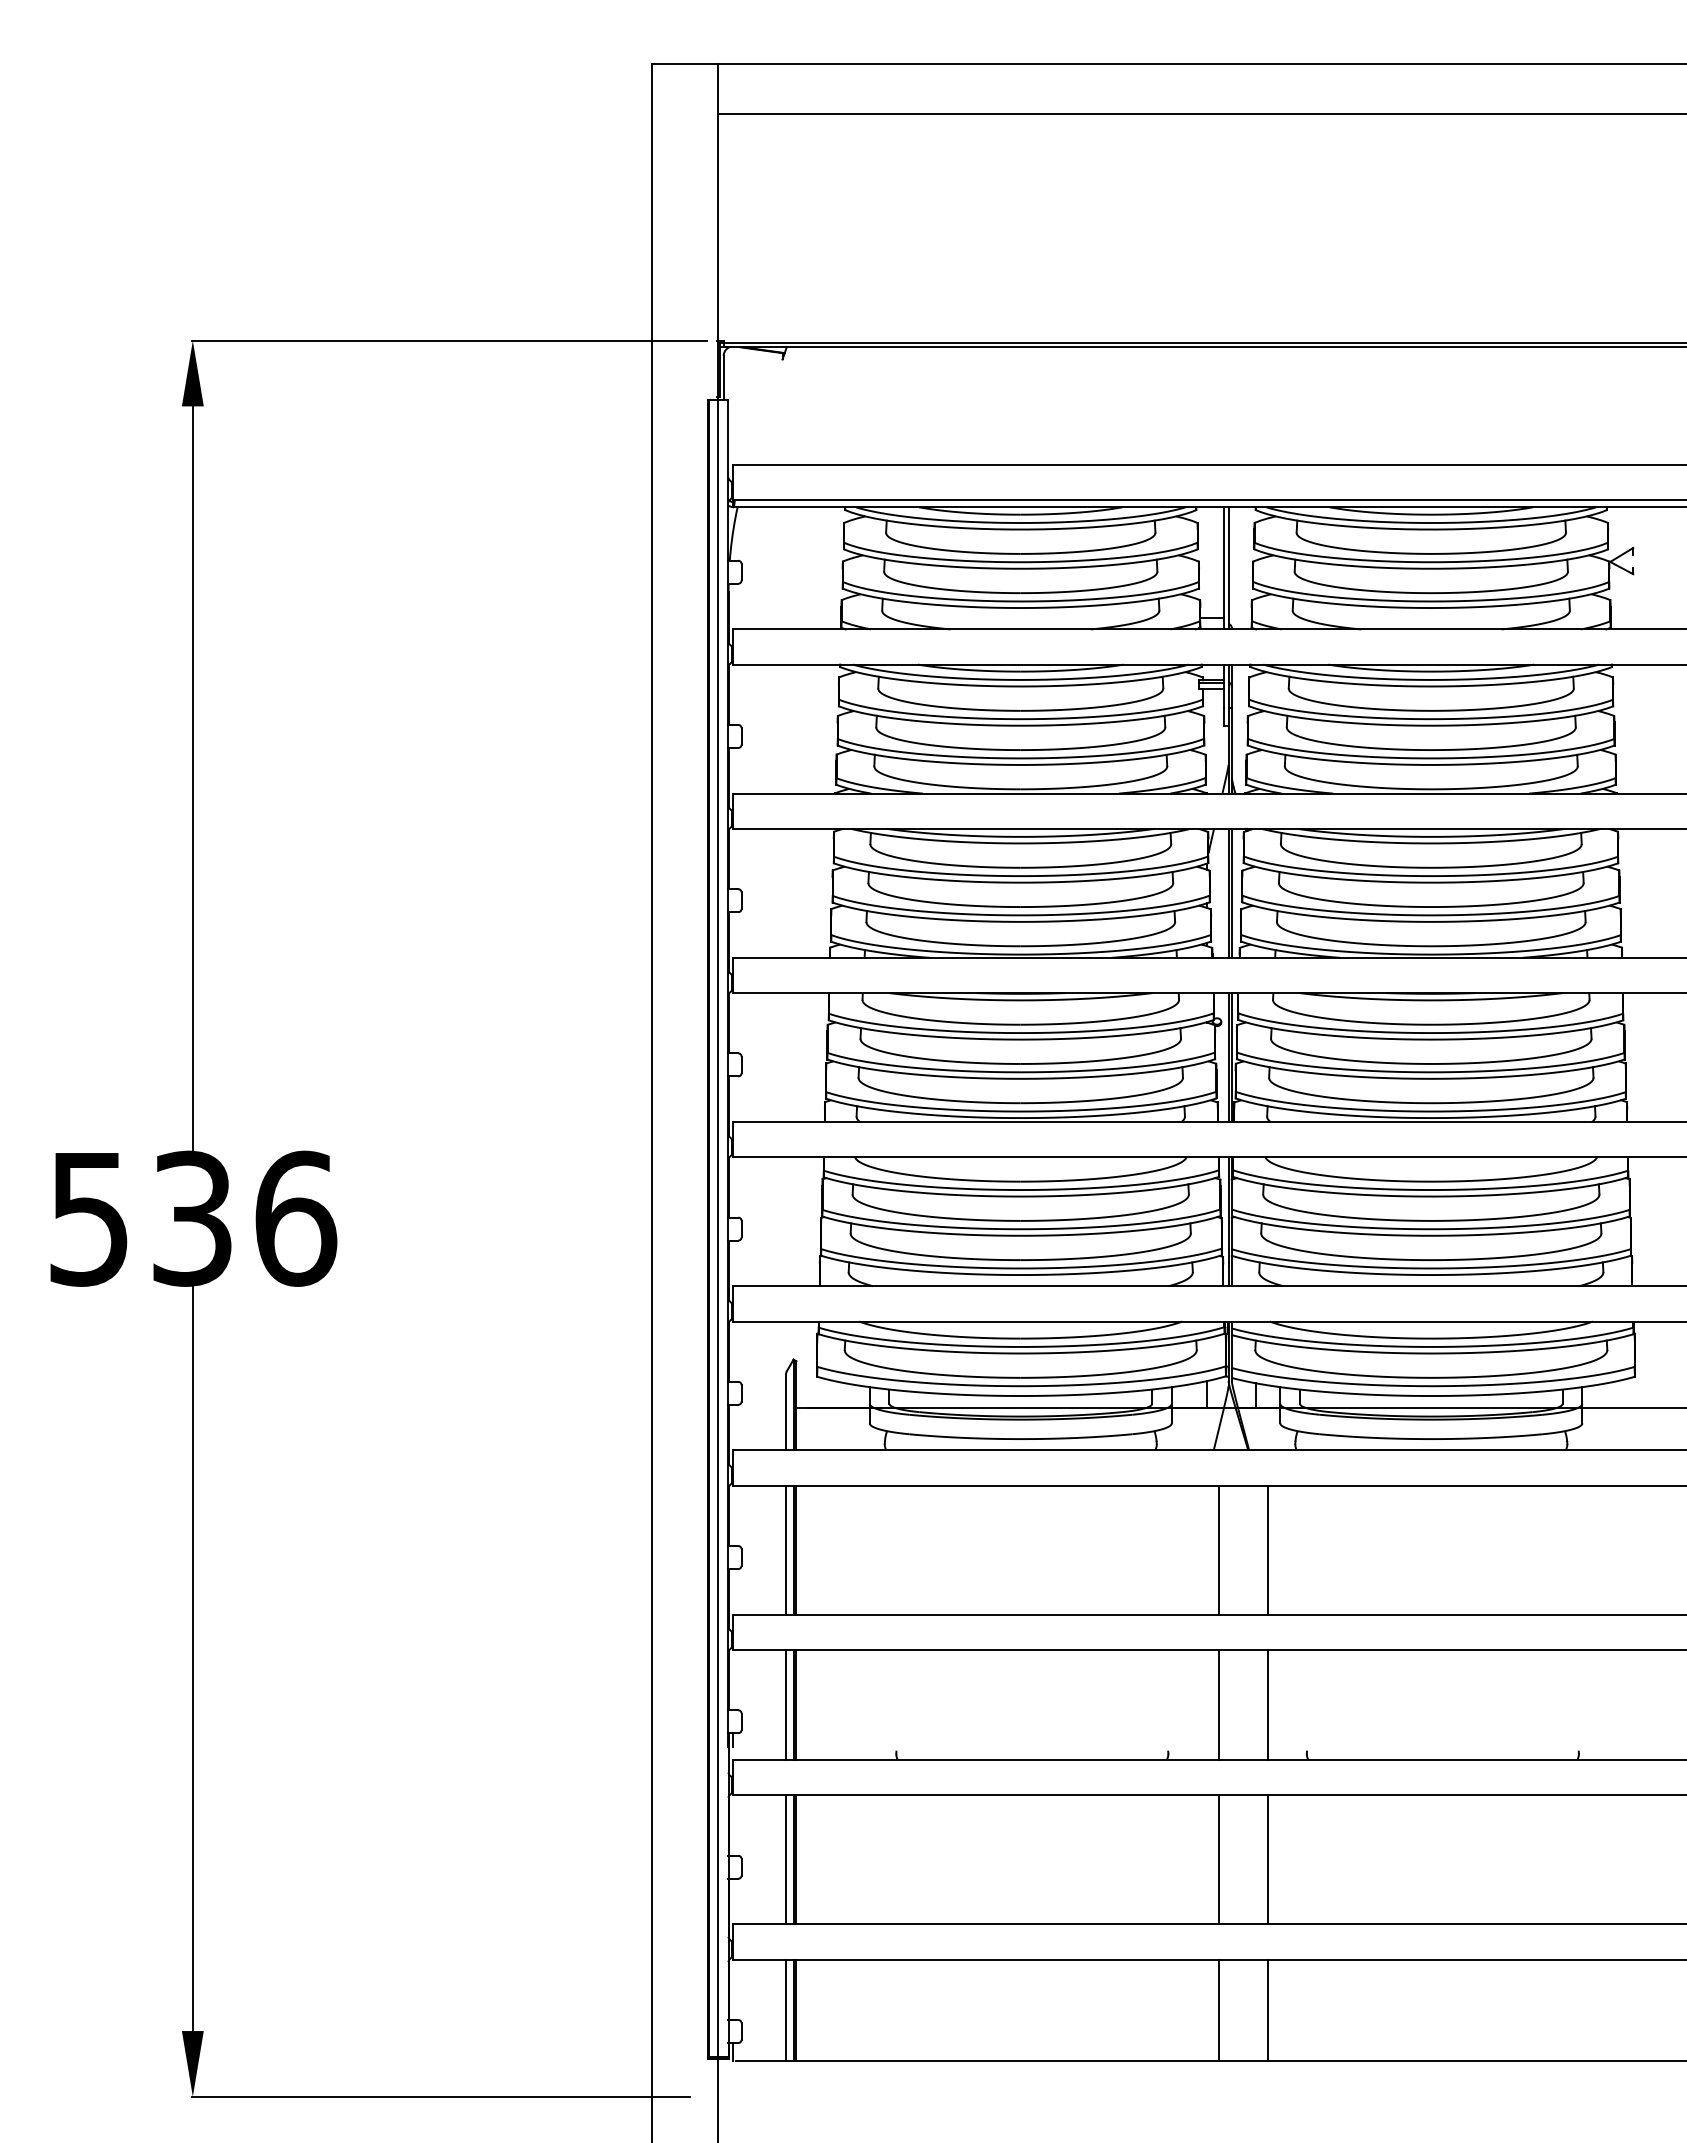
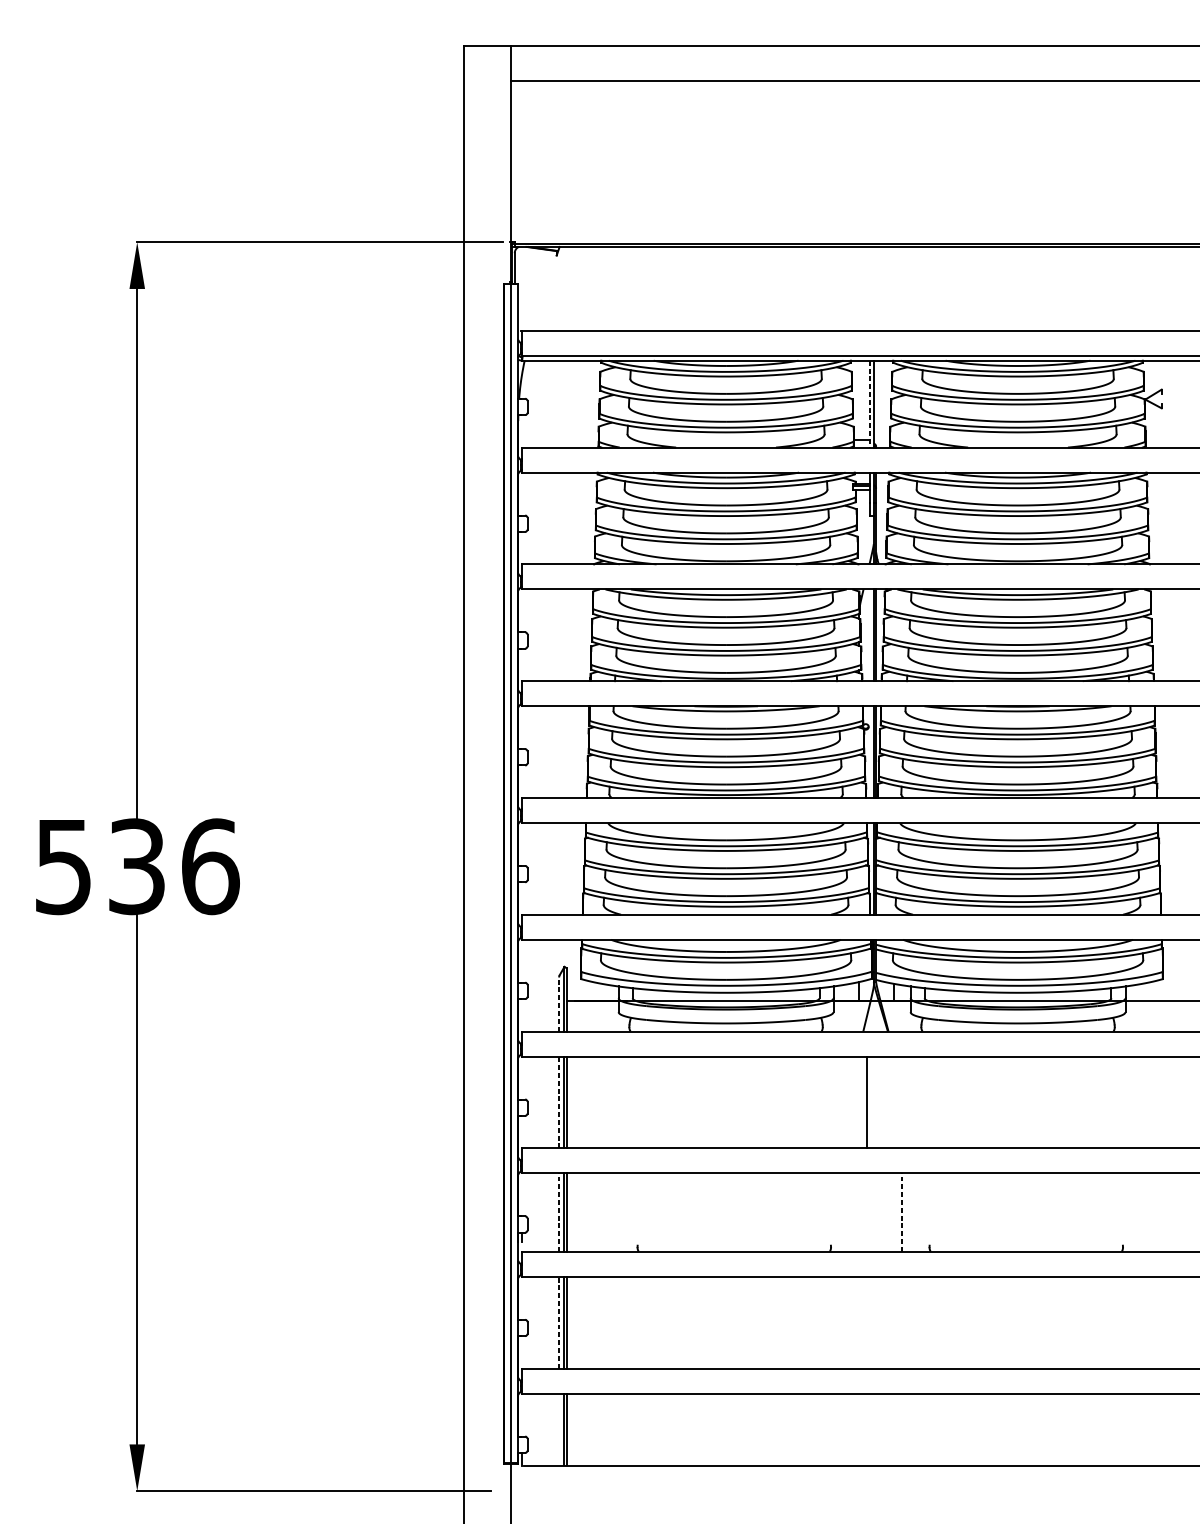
line: (1223, 568) -> (870, 404), solid -> dashed
line: (786, 1412) -> (559, 1004), solid -> dashed
line: (786, 1549) -> (559, 1101), solid -> dashed
line: (1268, 1549) -> (902, 1101), removed
line: (786, 1704) -> (559, 1212), solid -> dashed
line: (1218, 1704) -> (866, 1212), removed
line: (1268, 1704) -> (902, 1212), solid -> dashed
line: (786, 1859) -> (559, 1322), solid -> dashed
line: (1218, 1859) -> (866, 1322), removed
line: (1268, 1859) -> (902, 1322), removed
line: (786, 2009) -> (559, 1429), removed
line: (1218, 2009) -> (866, 1429), removed
line: (1268, 2009) -> (902, 1429), removed

